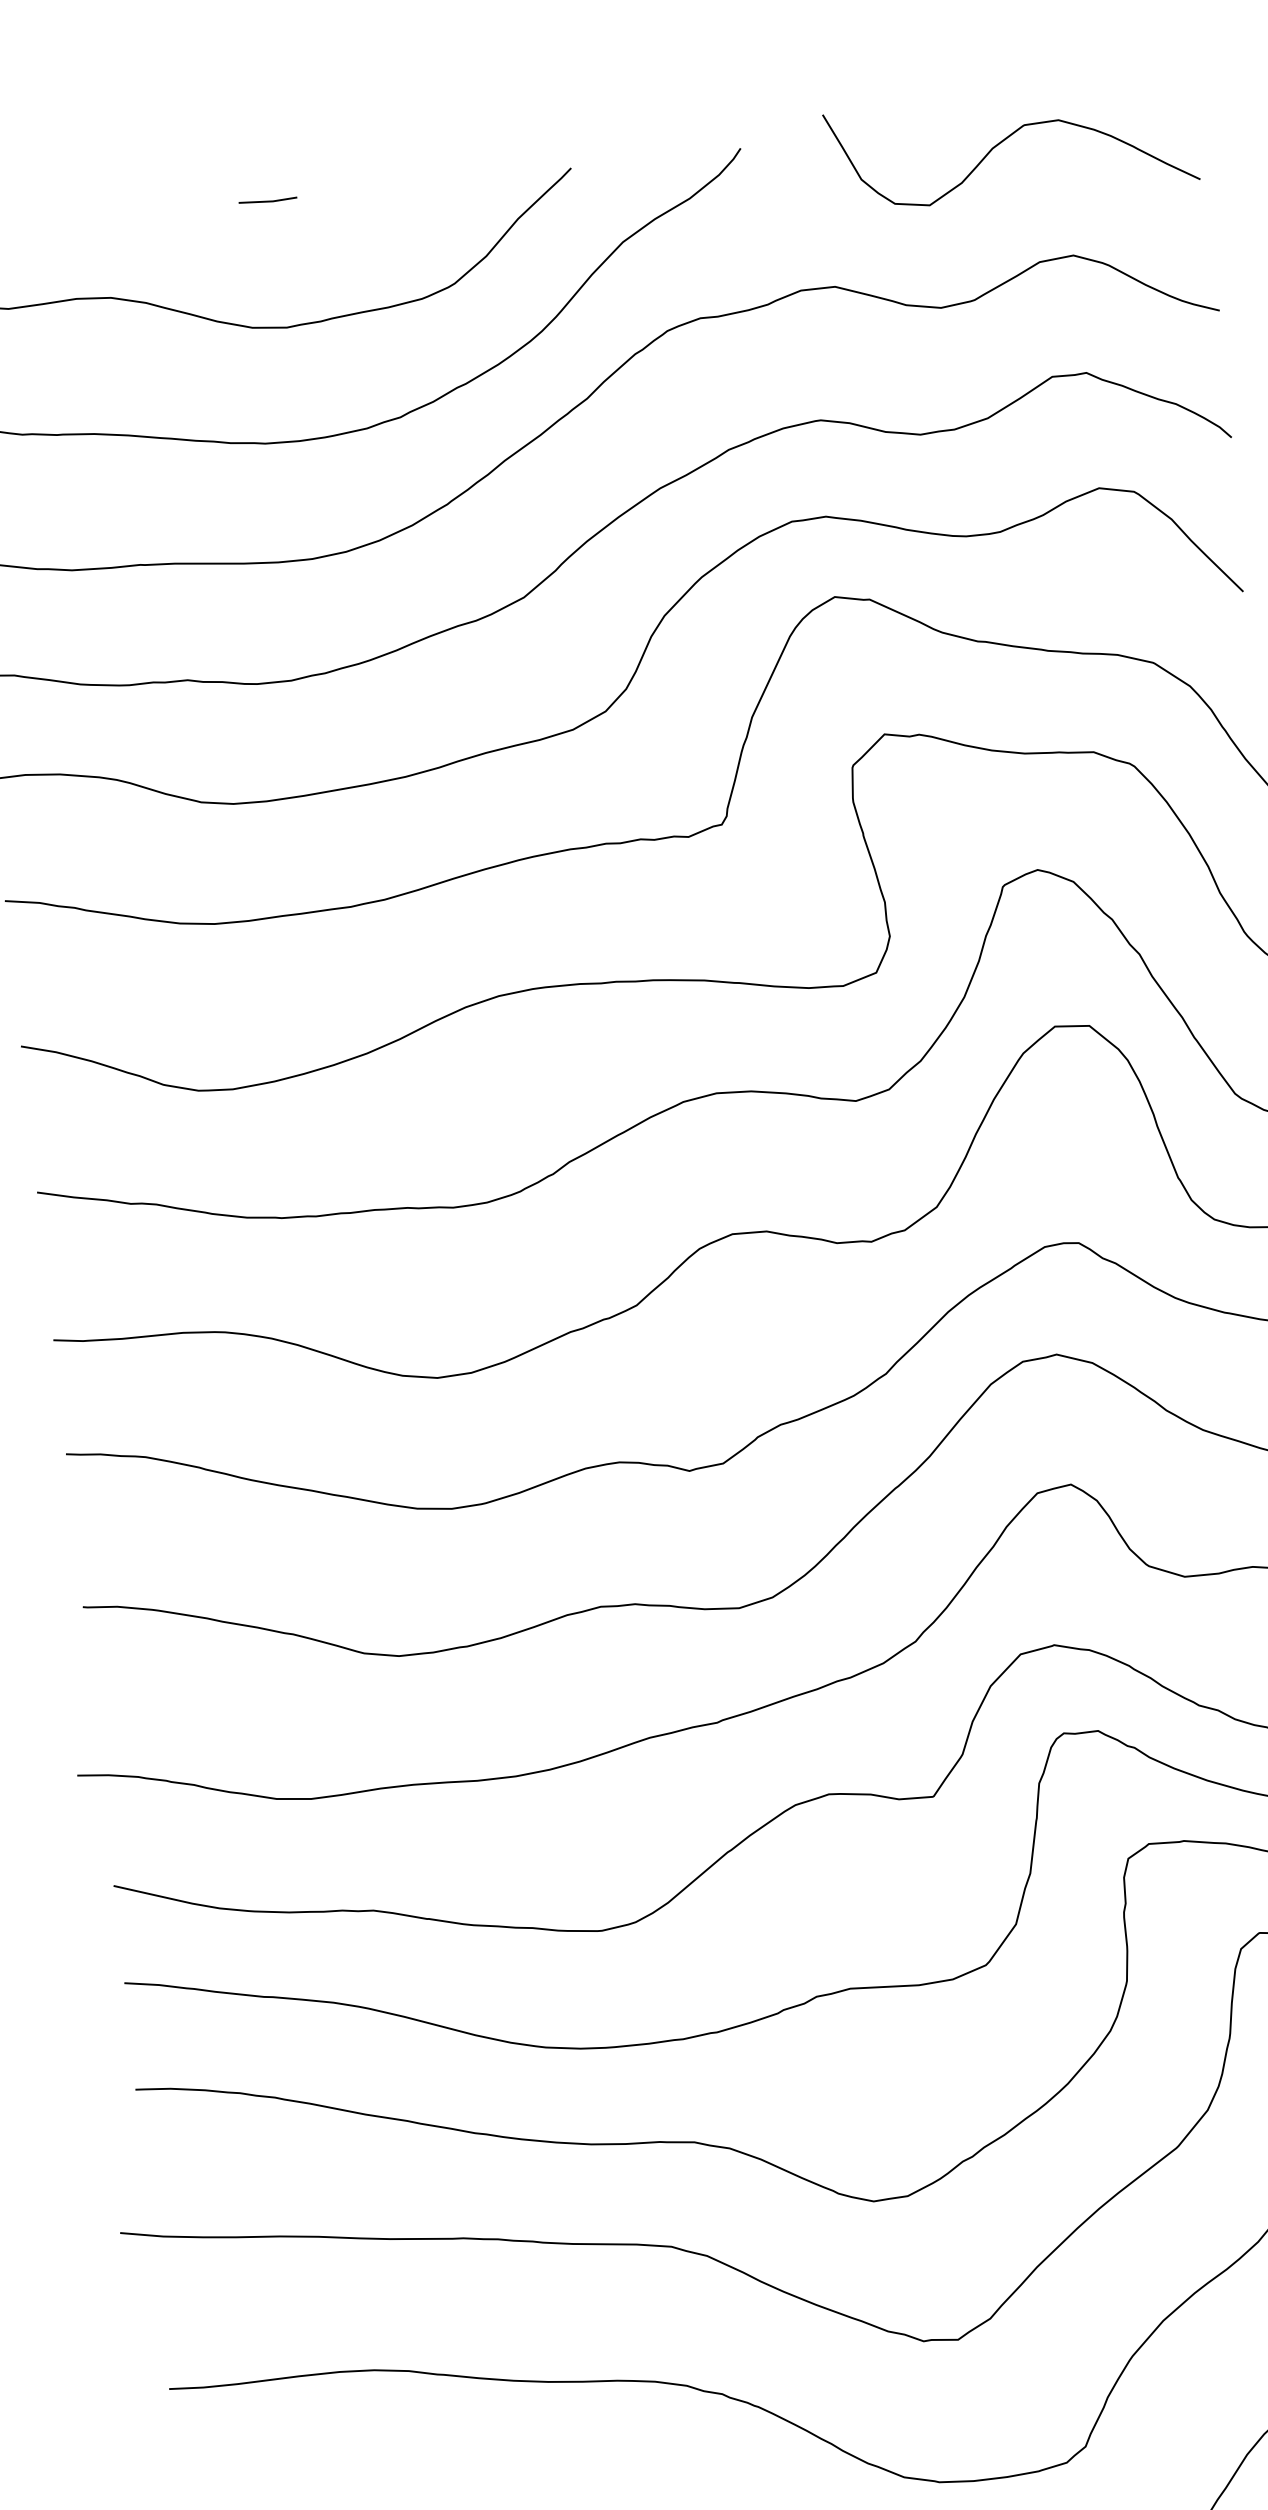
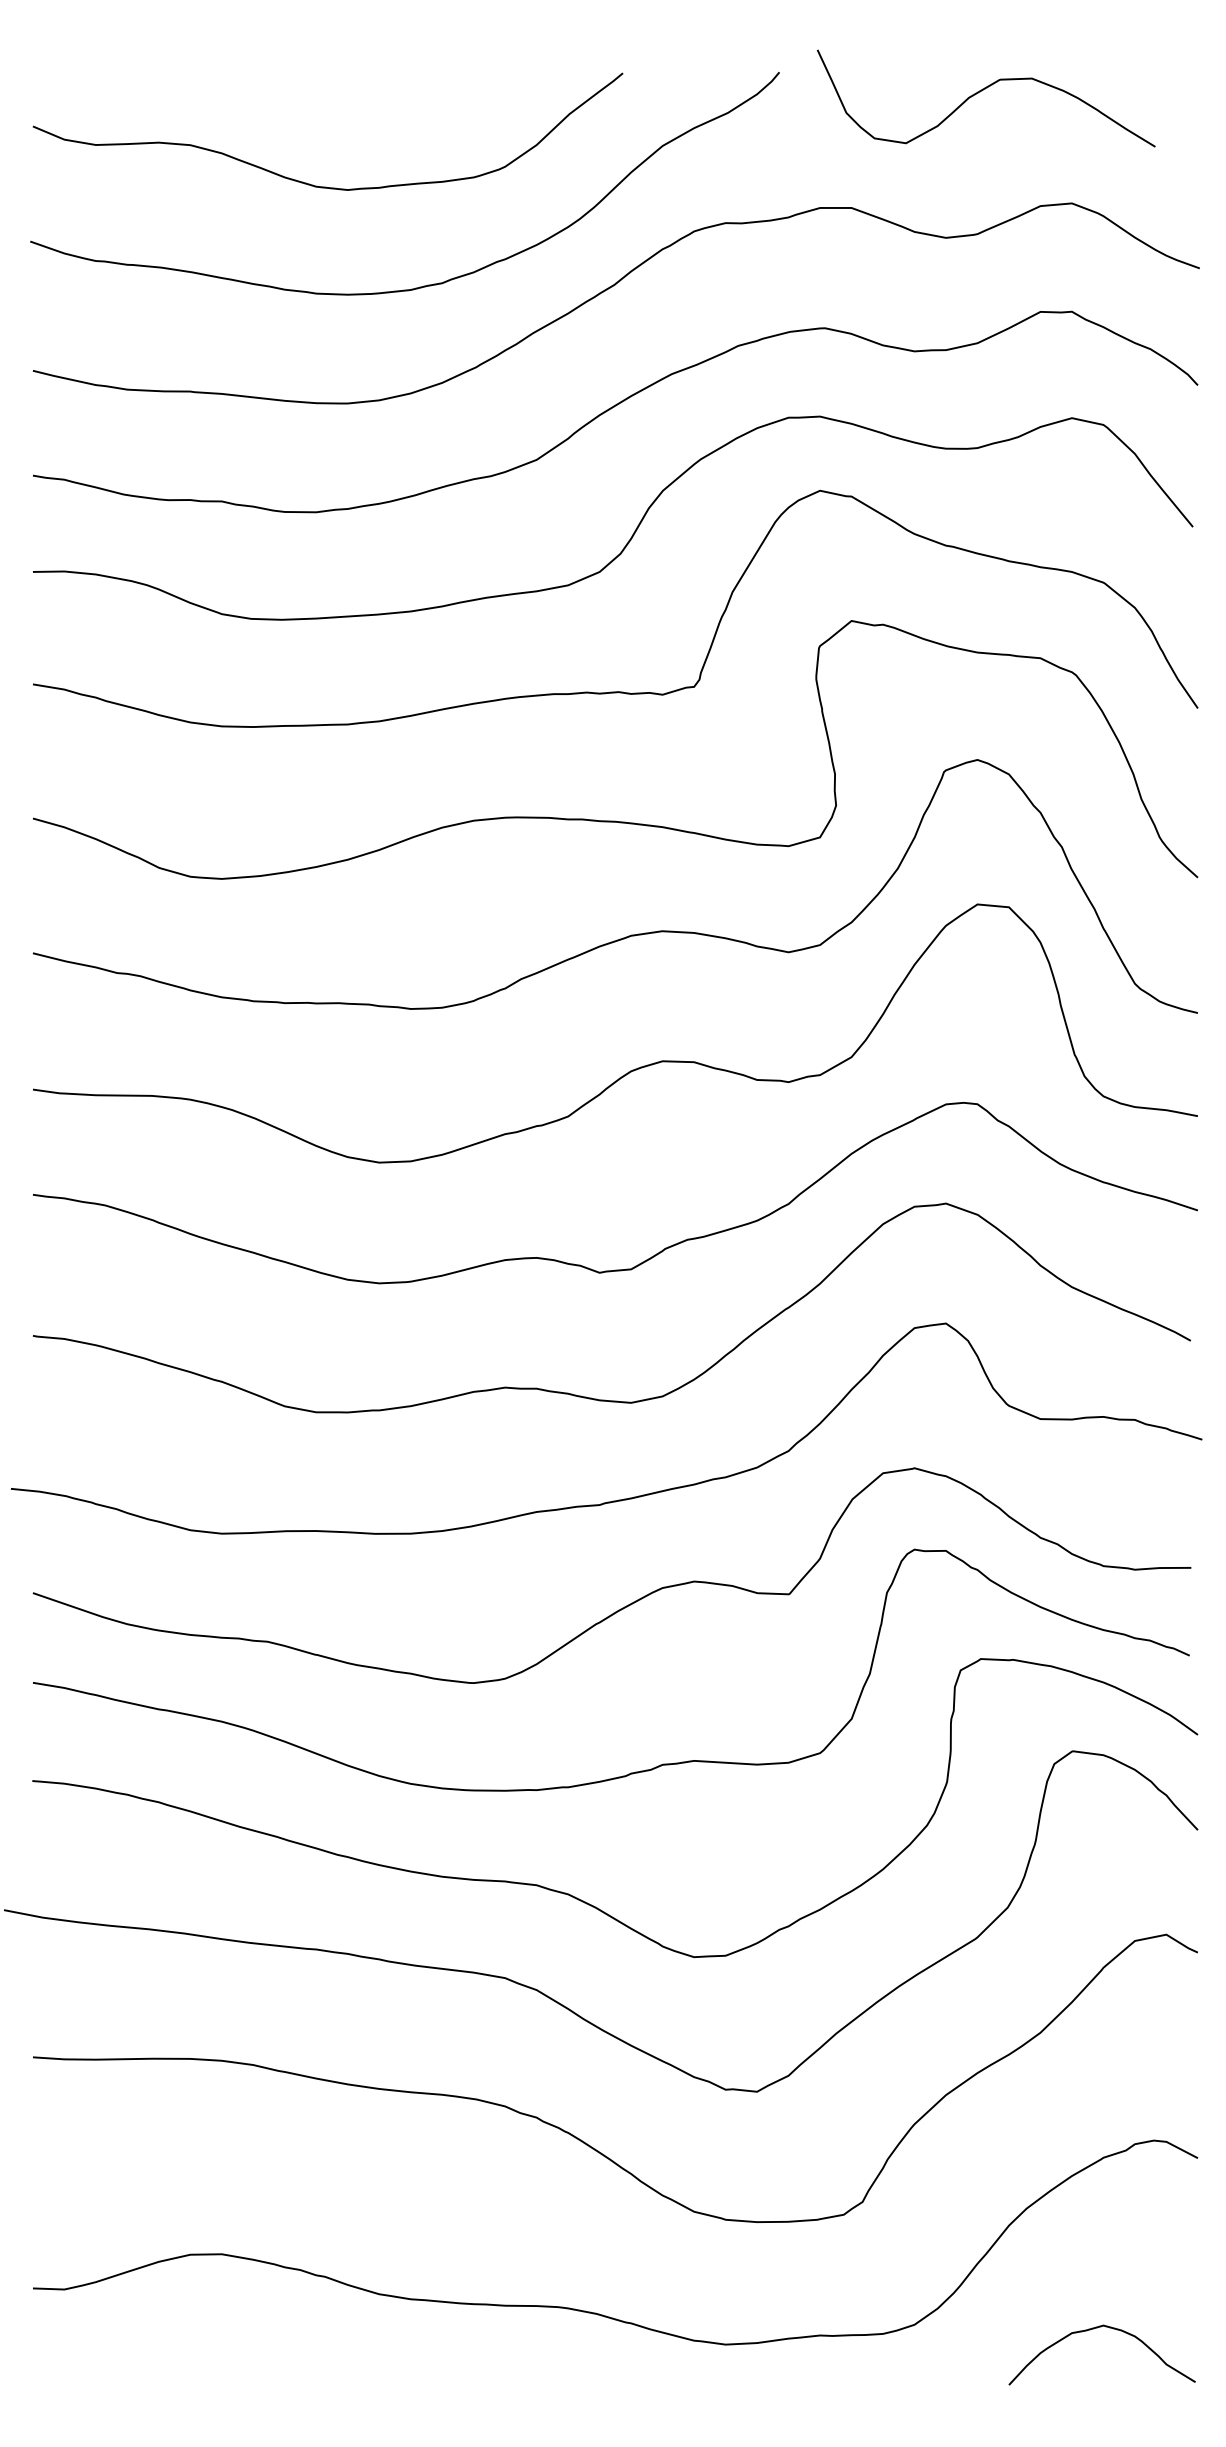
curve: (1004, 141) -> (980, 92), moved
line: (268, 200) -> (343, 72), removed

